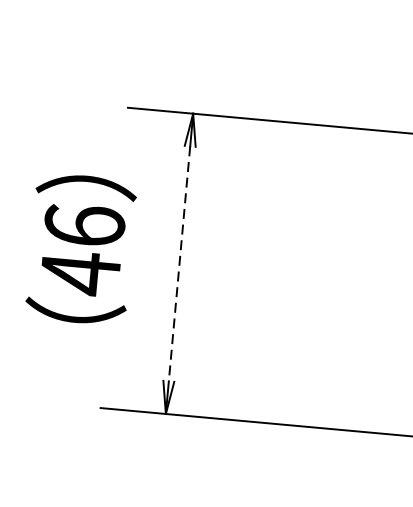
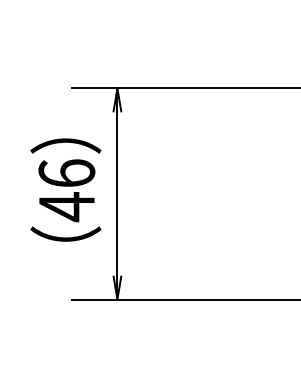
text: (80, 248) -> (65, 189), moved
line: (179, 264) -> (117, 194), dashed -> solid

